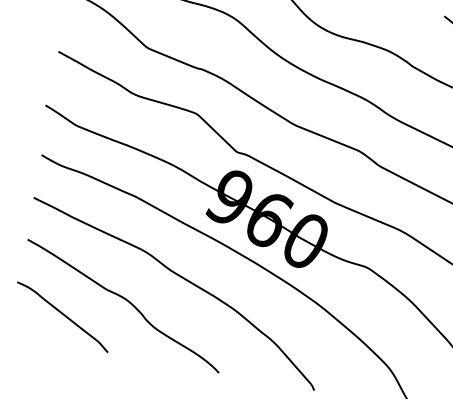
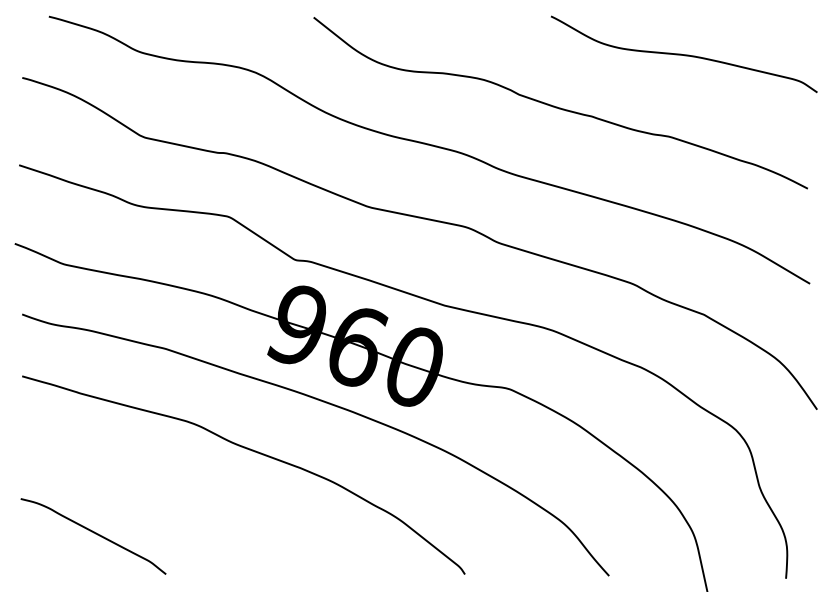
curve: (126, 301) -> (179, 497), removed

